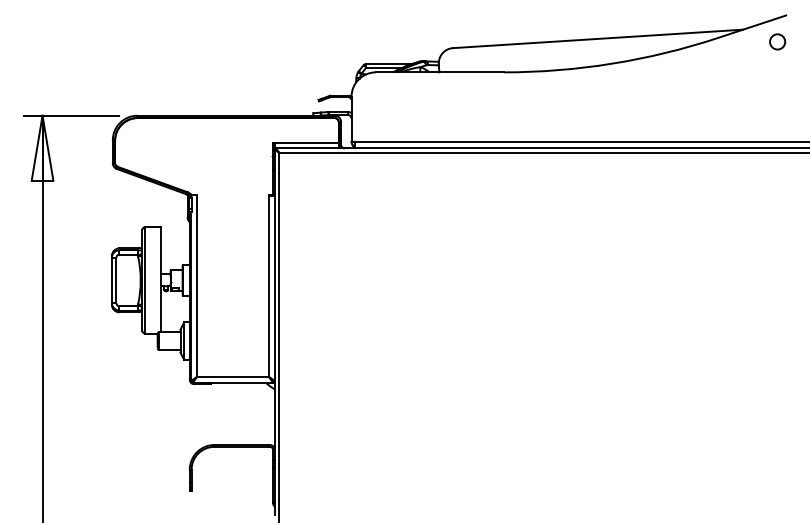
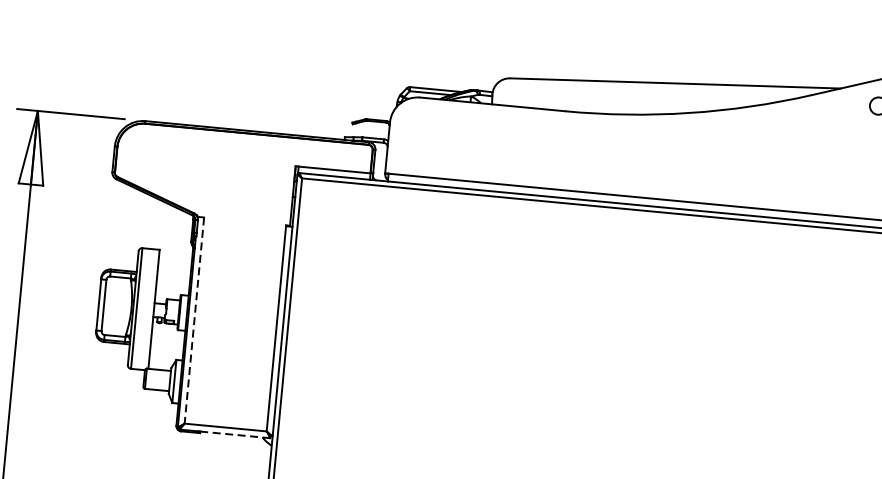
line: (196, 286) -> (194, 320), solid -> dashed
line: (242, 382) -> (235, 434), solid -> dashed

